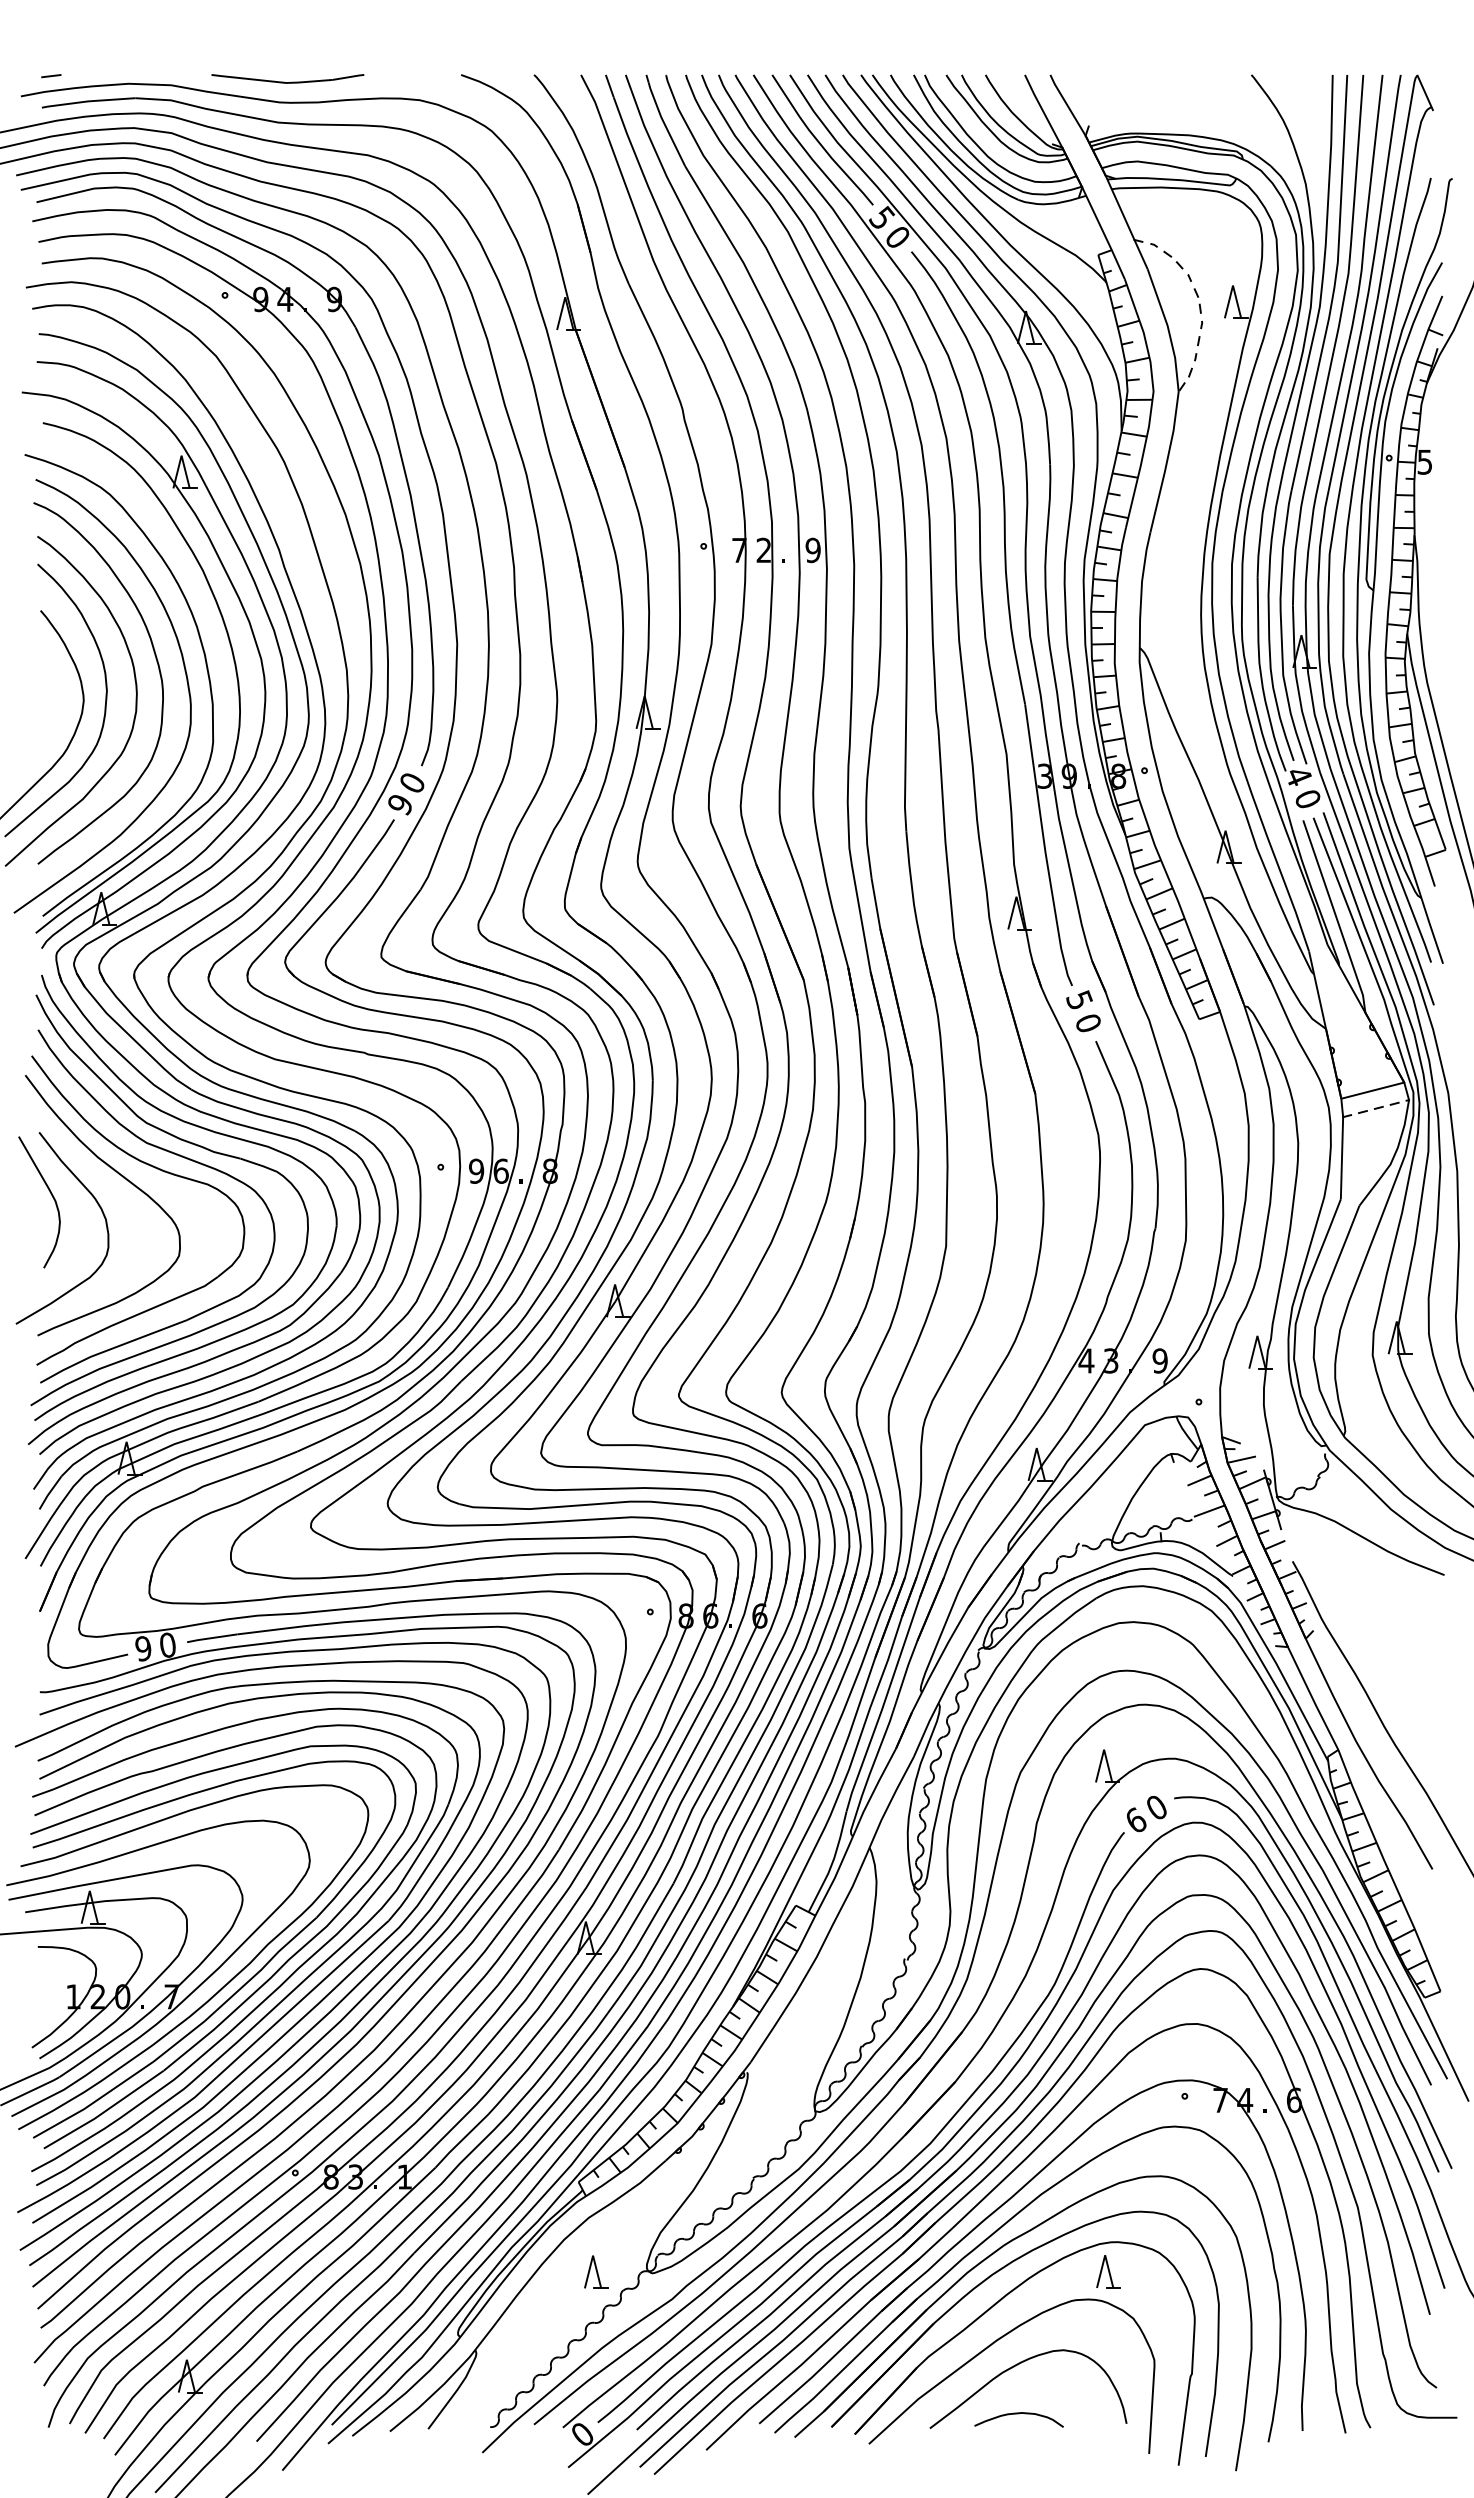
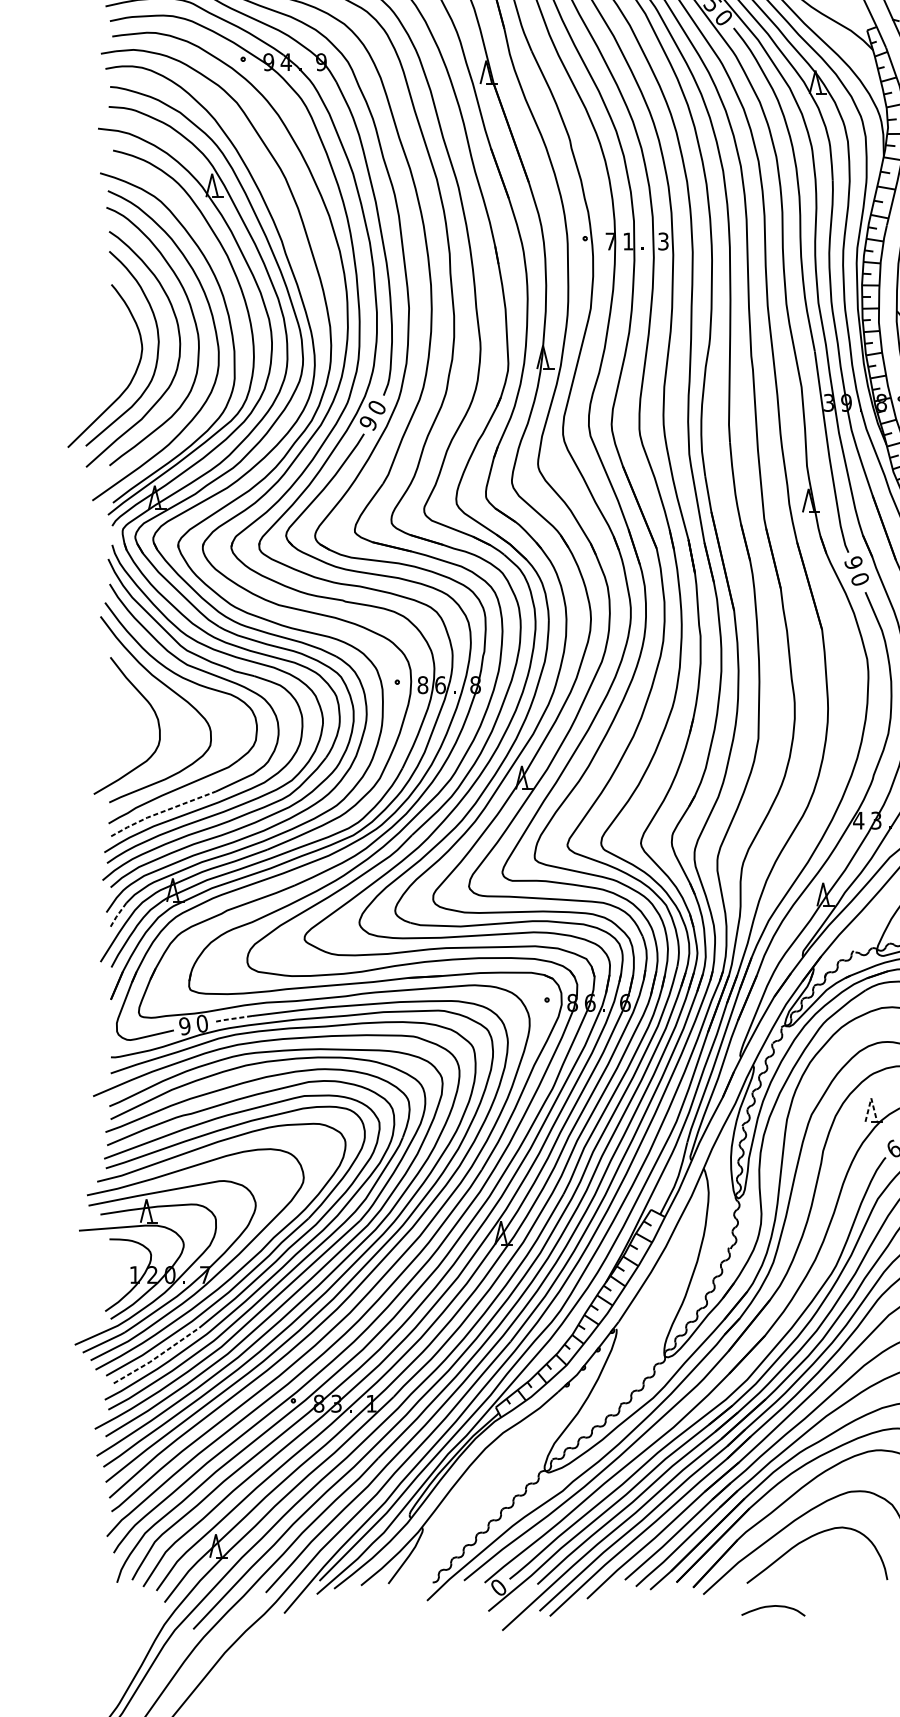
text: (763, 549) -> (627, 240), 2 -> 1
text: (812, 549) -> (662, 240), 9 -> 3
text: (1079, 999) -> (853, 562), 5 -> 9
text: (476, 1170) -> (422, 684), 9 -> 8
curve: (50, 1194) -> (118, 701), removed
line: (111, 1349) -> (162, 812), solid -> dashed
line: (49, 1492) -> (117, 914), solid -> dashed
line: (211, 1638) -> (233, 1018), solid -> dashed
line: (1104, 1749) -> (871, 1098), solid -> dashed
line: (105, 2111) -> (157, 1356), solid -> dashed
part: (596, 2271) -> (508, 1471), removed
part: (1108, 2271) -> (874, 1471), removed
curve: (1018, 2414) -> (772, 1607), moved

